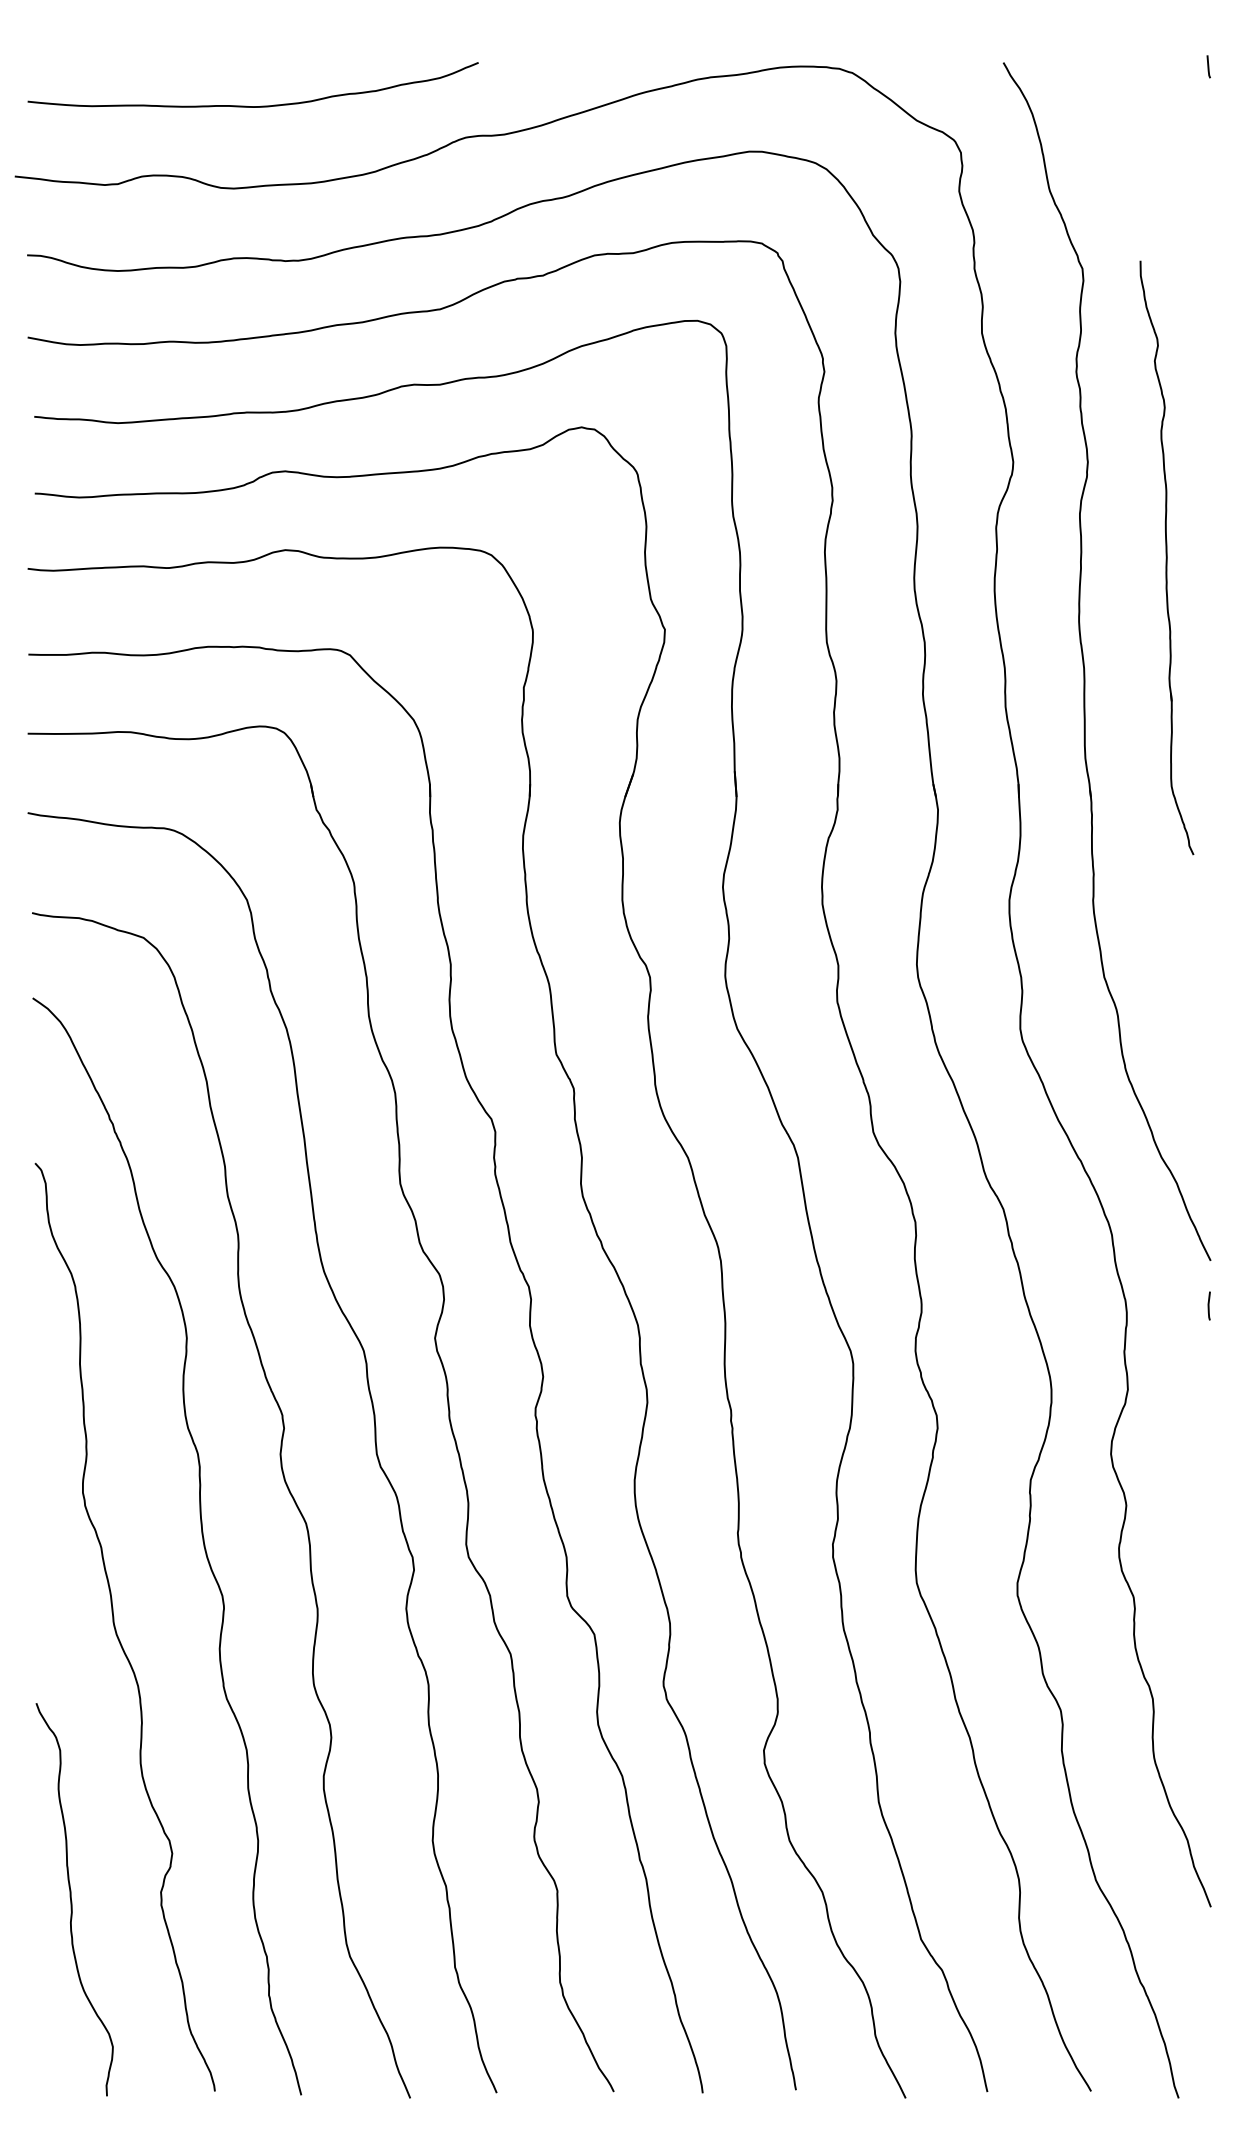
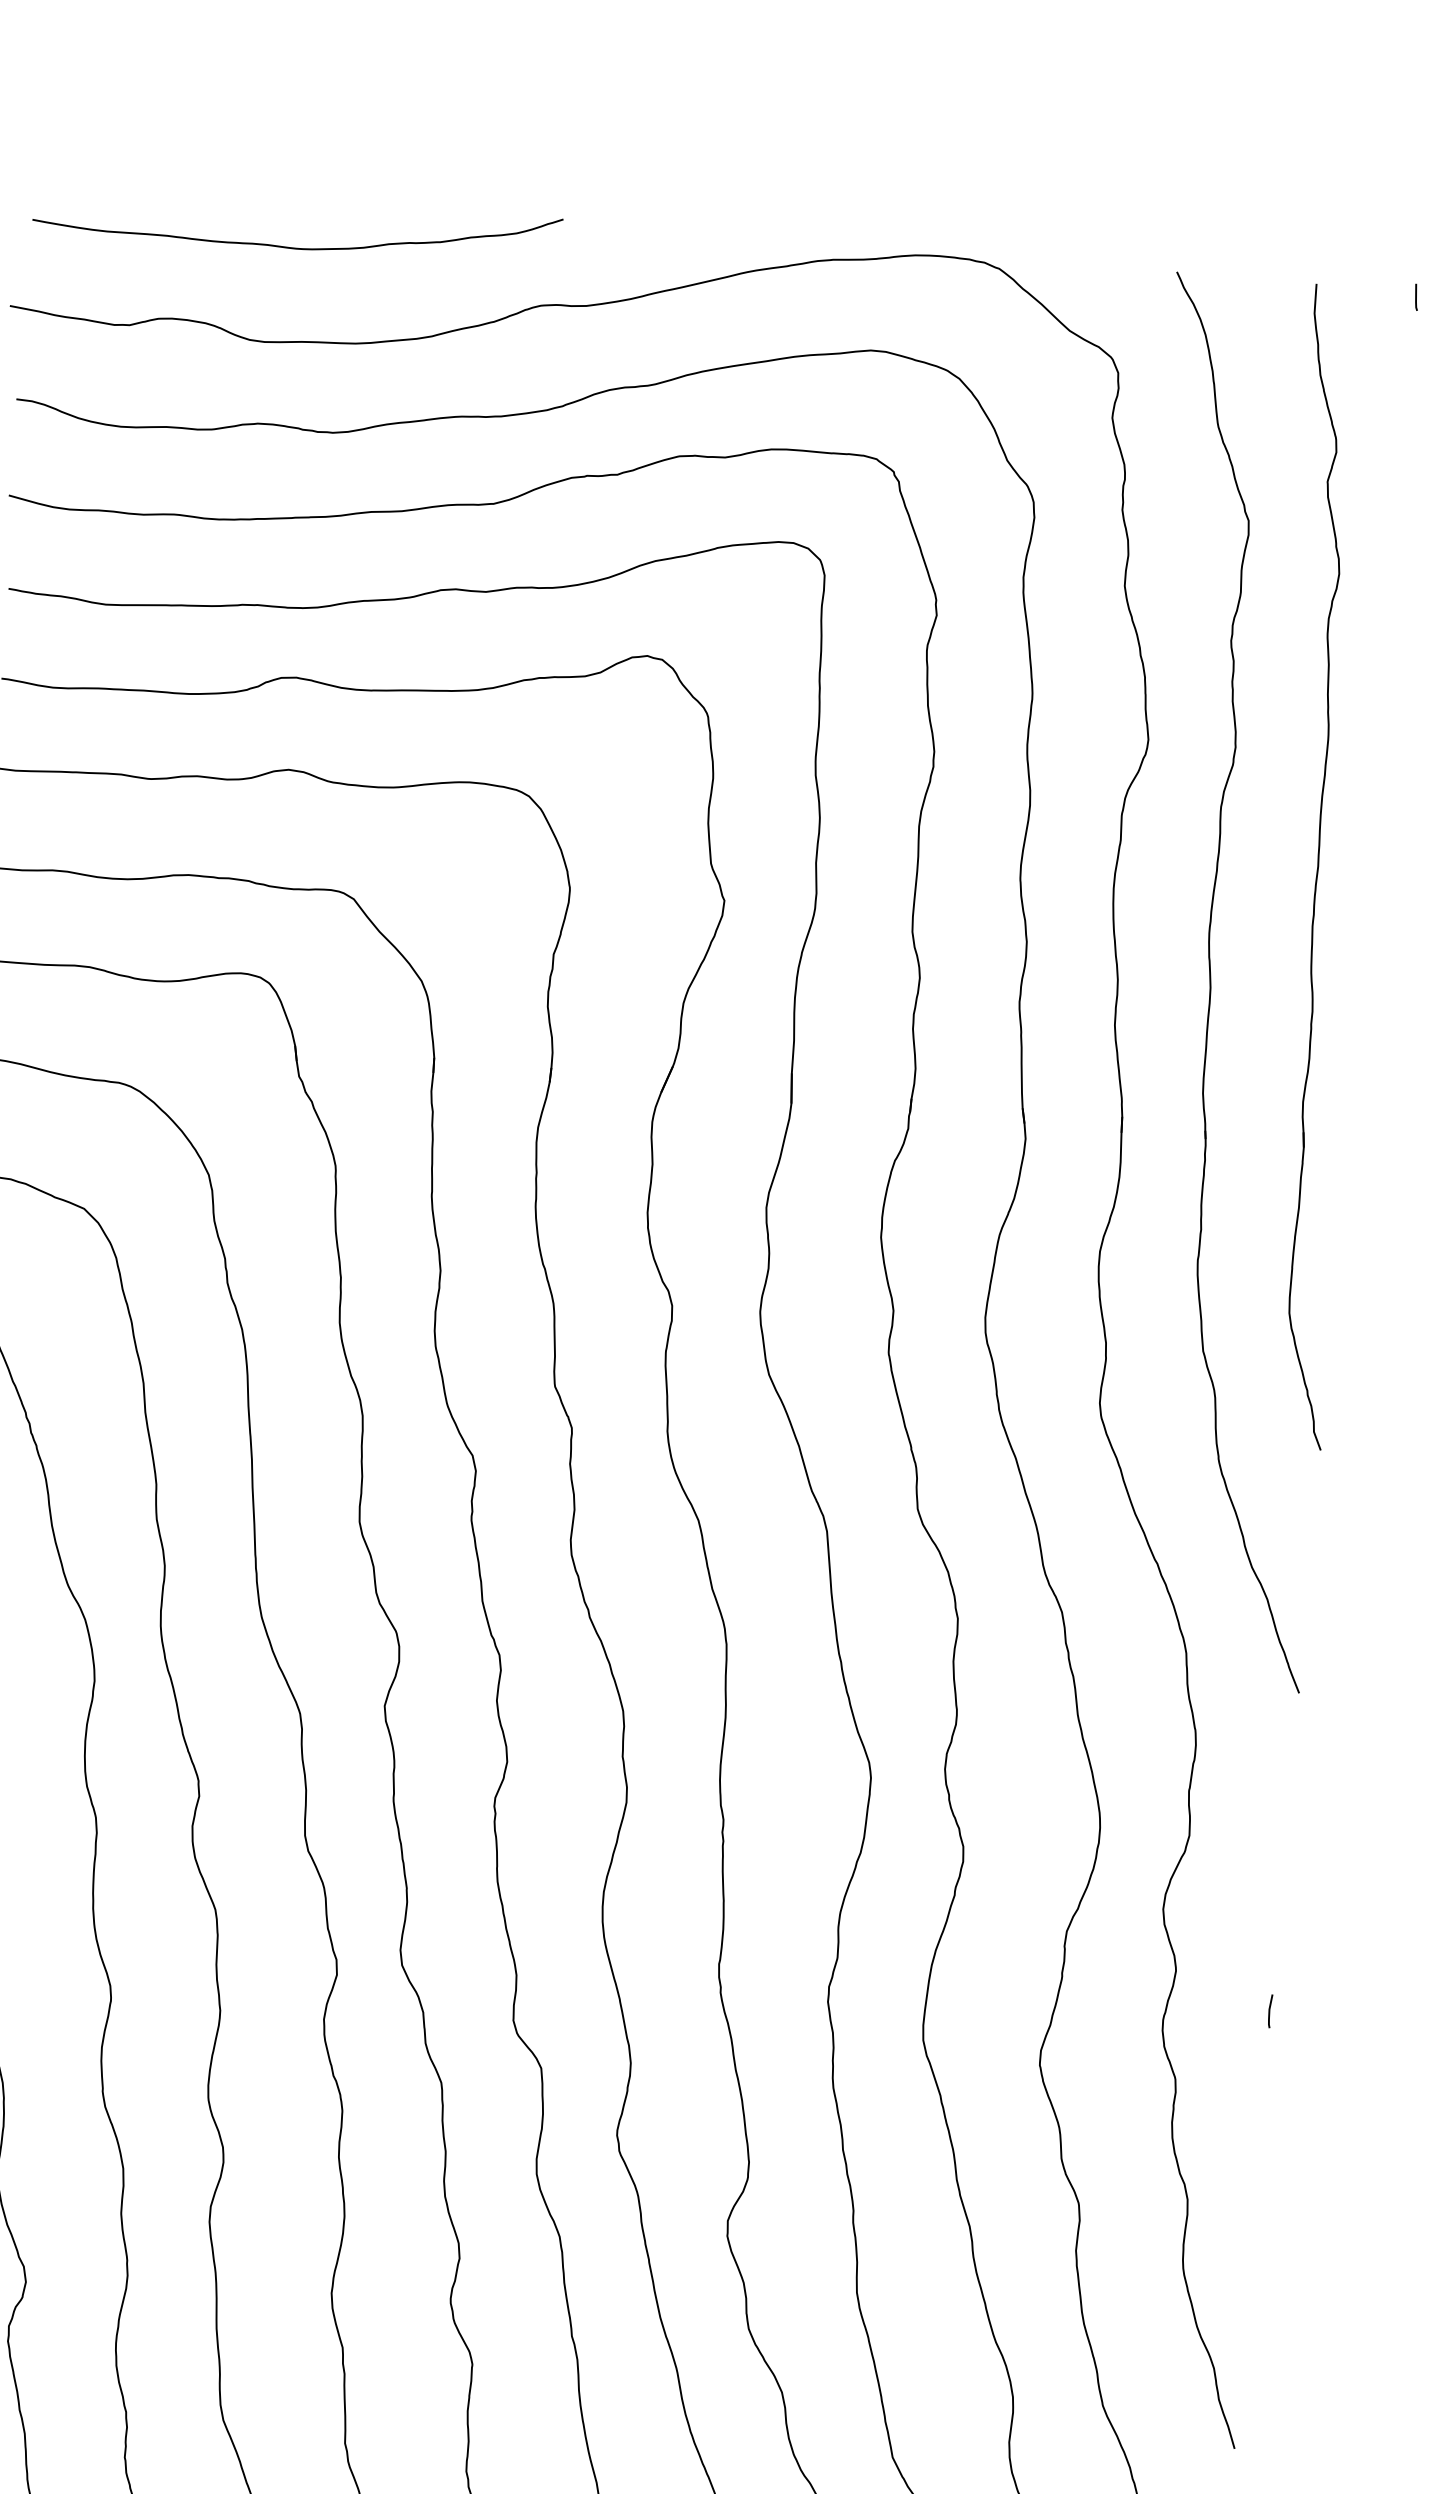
part: (1166, 557) -> (1317, 866), size x1.67
line: (1208, 1305) -> (1269, 2010), moved

